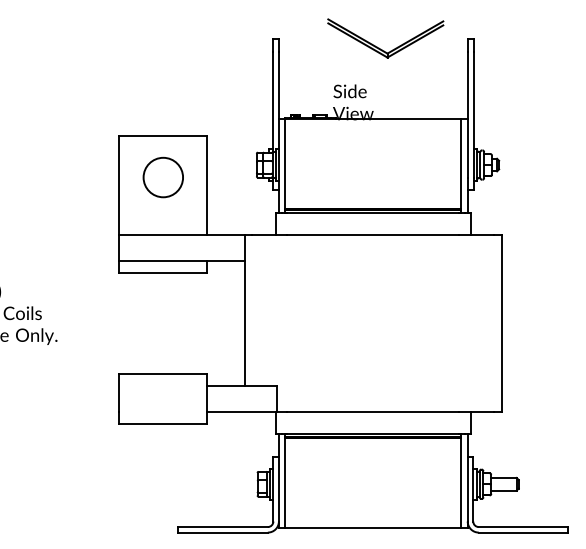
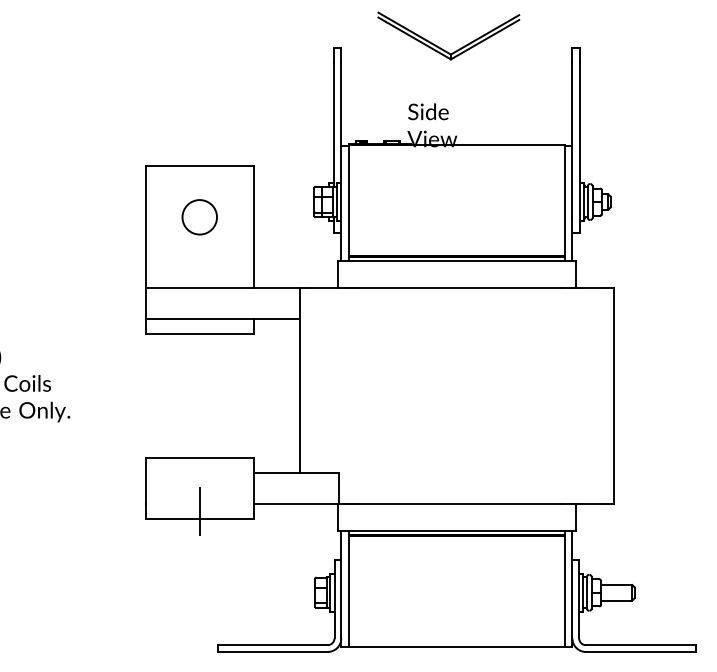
part: (379, 47) -> (441, 47), moved
circle: (163, 177) -> (199, 217), size x0.71
line: (163, 417) -> (199, 511), added

